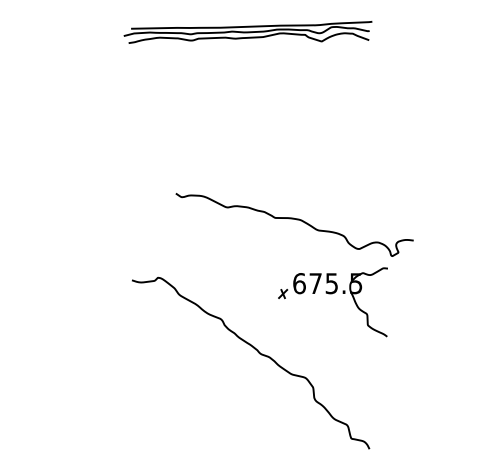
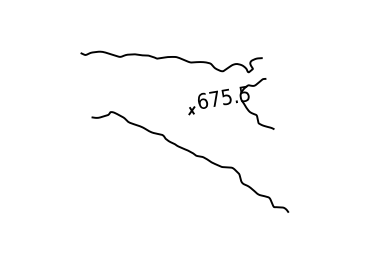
curve: (296, 220) -> (173, 57), moved
part: (332, 294) -> (228, 104), moved

